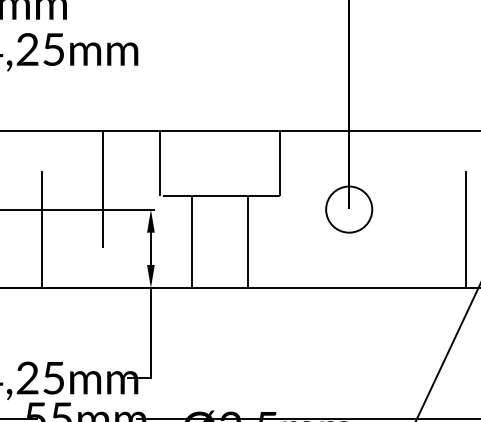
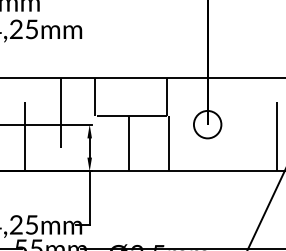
line: (192, 241) -> (129, 143), moved
line: (248, 241) -> (169, 143), moved

